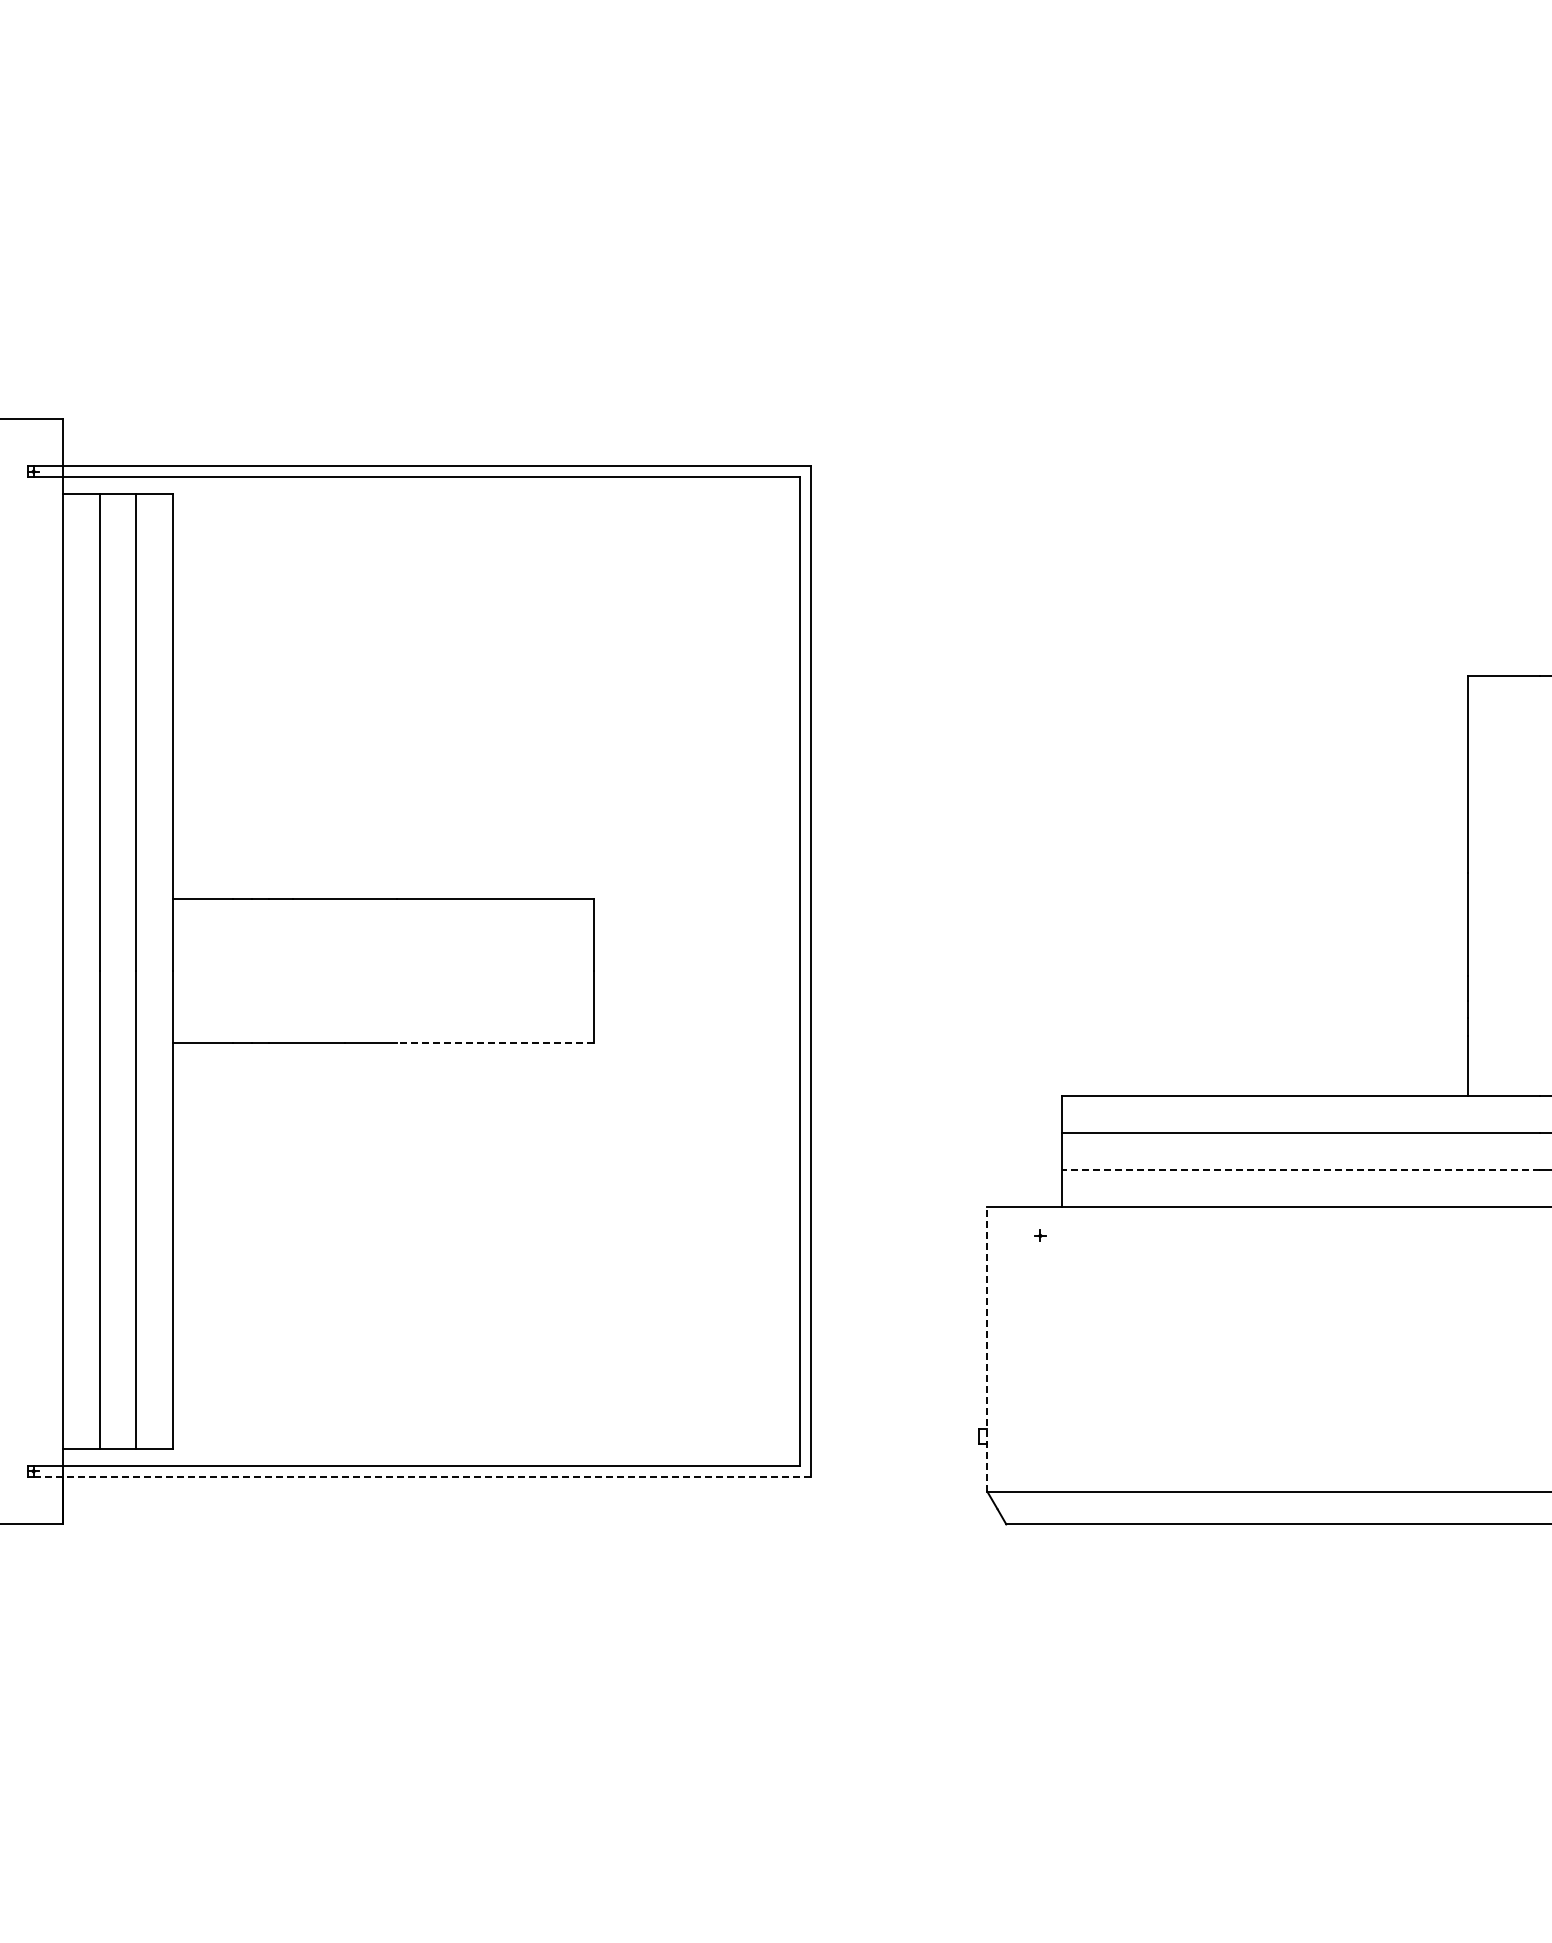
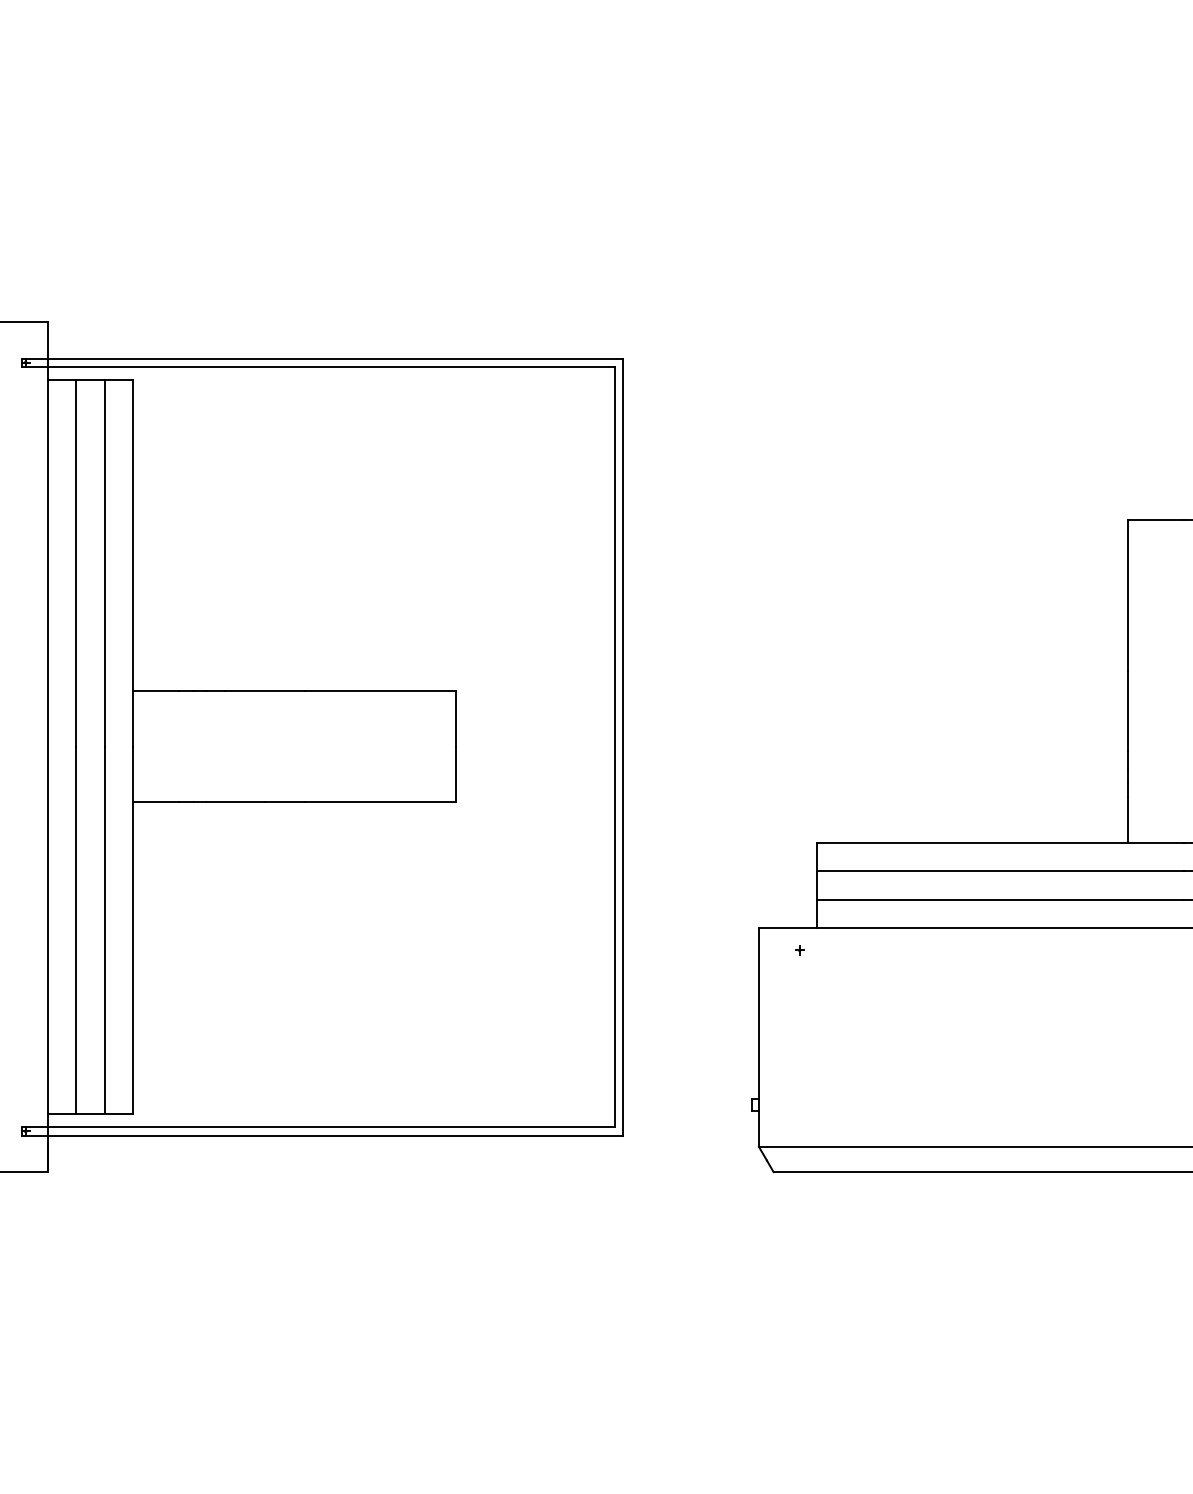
line: (495, 1042) -> (380, 801), dashed -> solid
line: (1300, 1169) -> (999, 899), dashed -> solid
line: (987, 1348) -> (759, 1036), dashed -> solid
line: (422, 1476) -> (324, 1135), dashed -> solid

